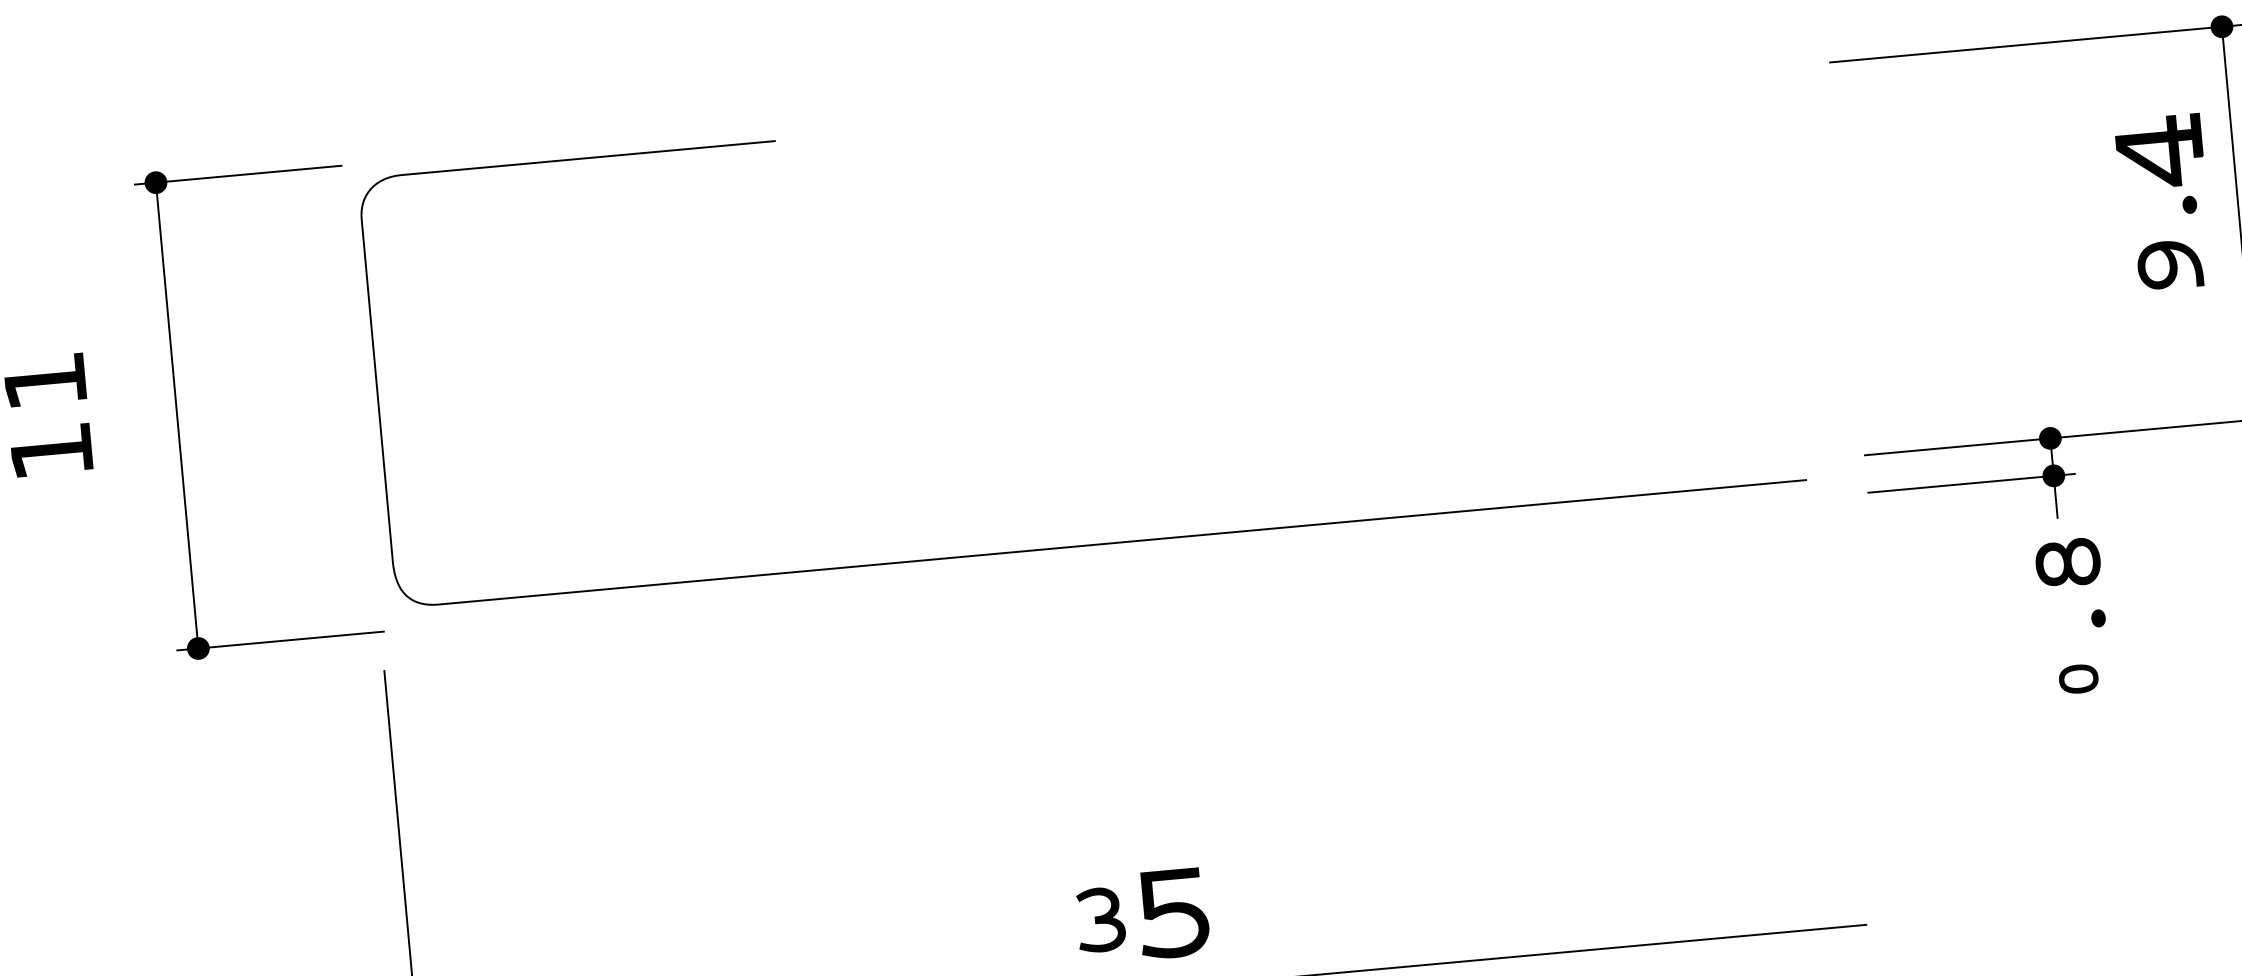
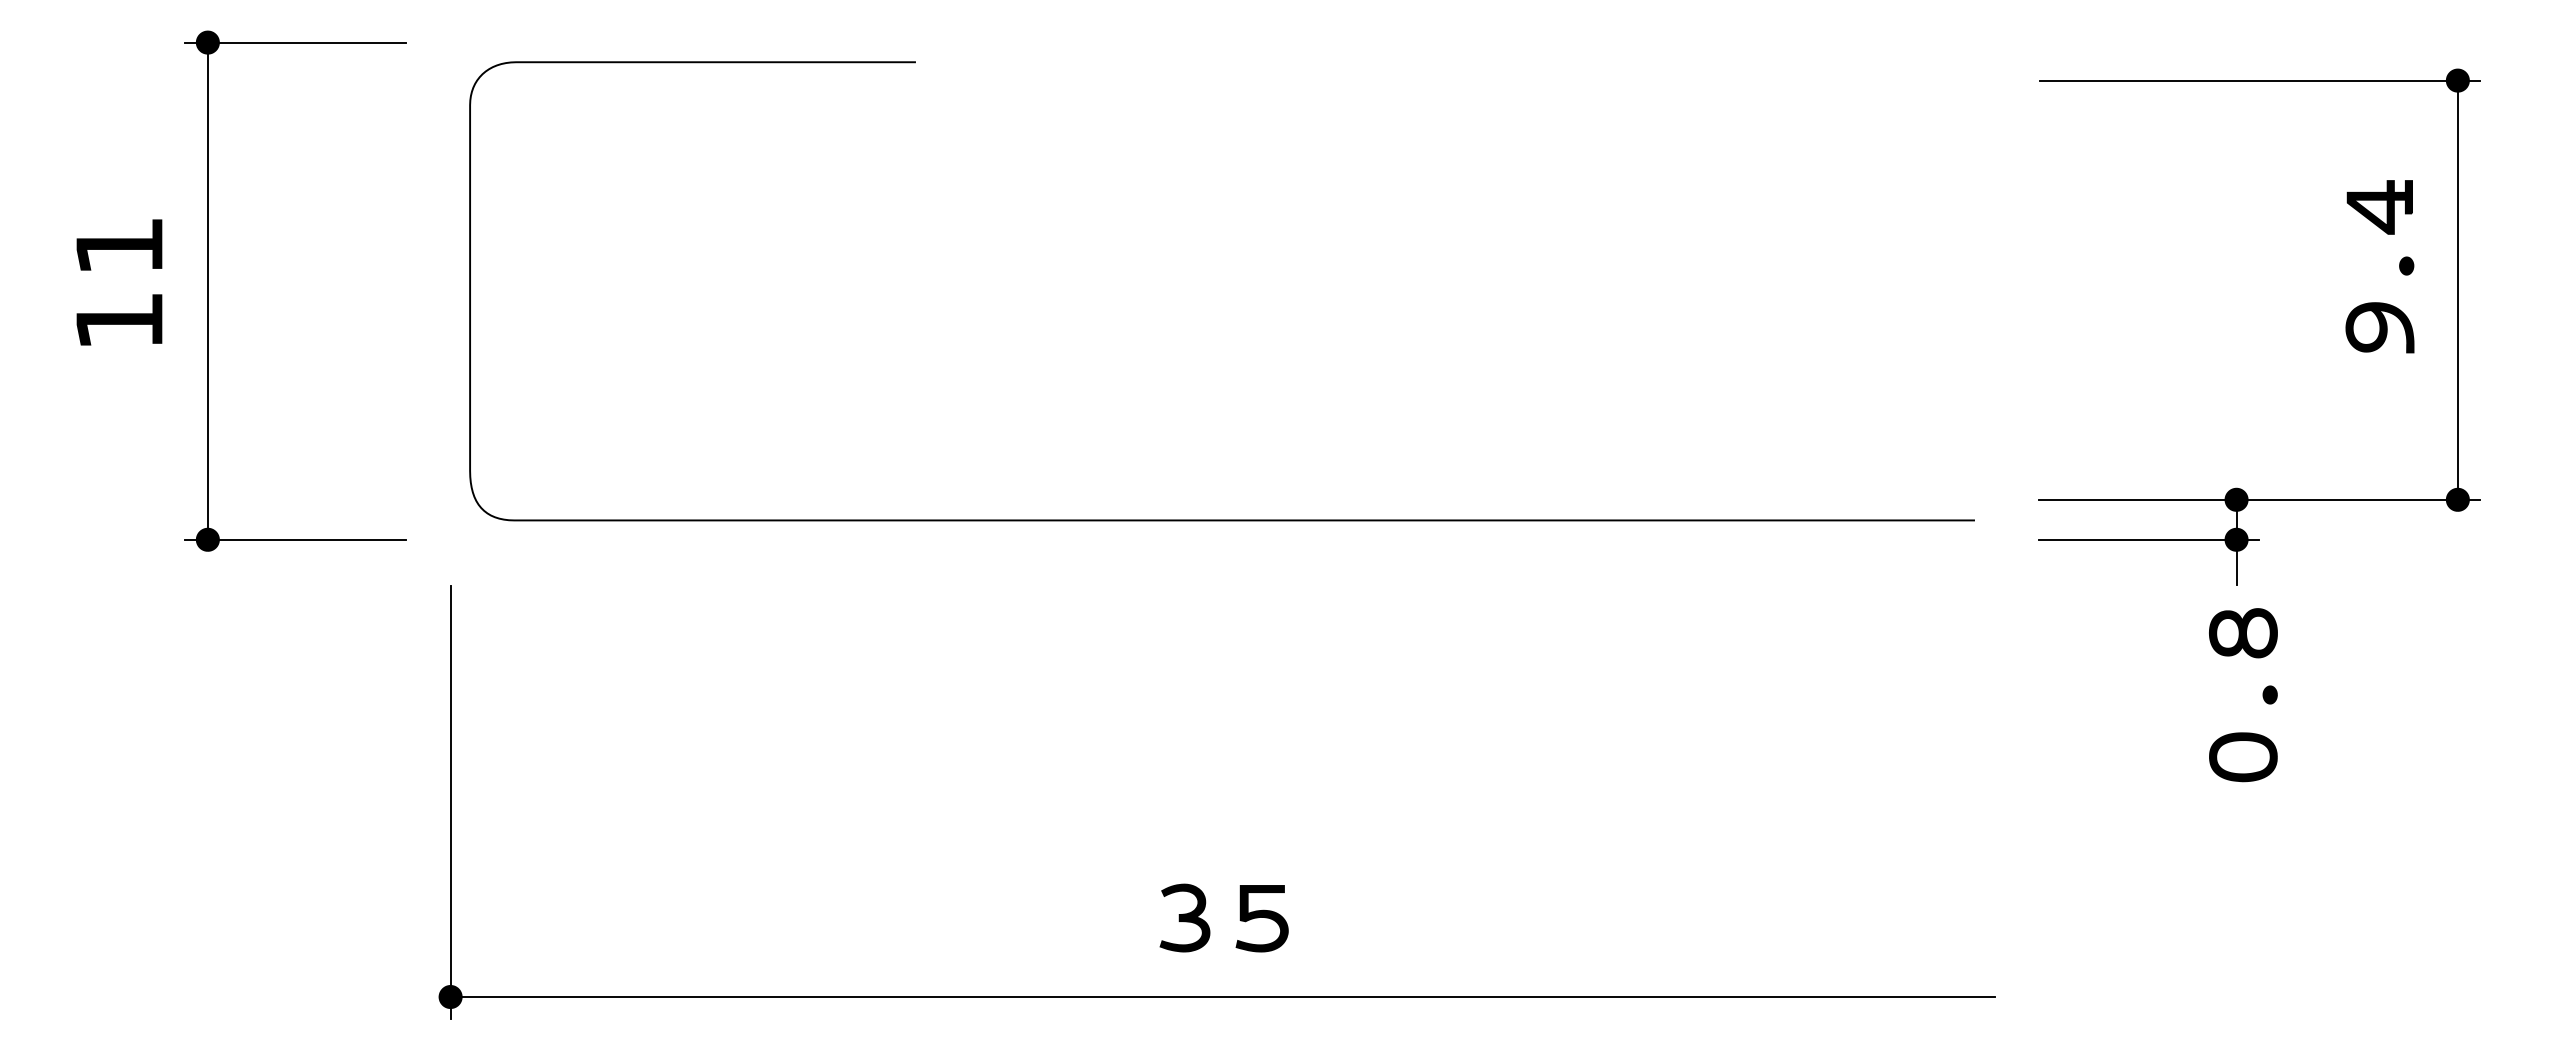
part: (2159, 152) -> (2379, 207), size x0.71
part: (177, 414) -> (208, 290), moved
part: (2078, 679) -> (2243, 757), size x1.67
part: (1172, 913) -> (1261, 918), size x0.71

